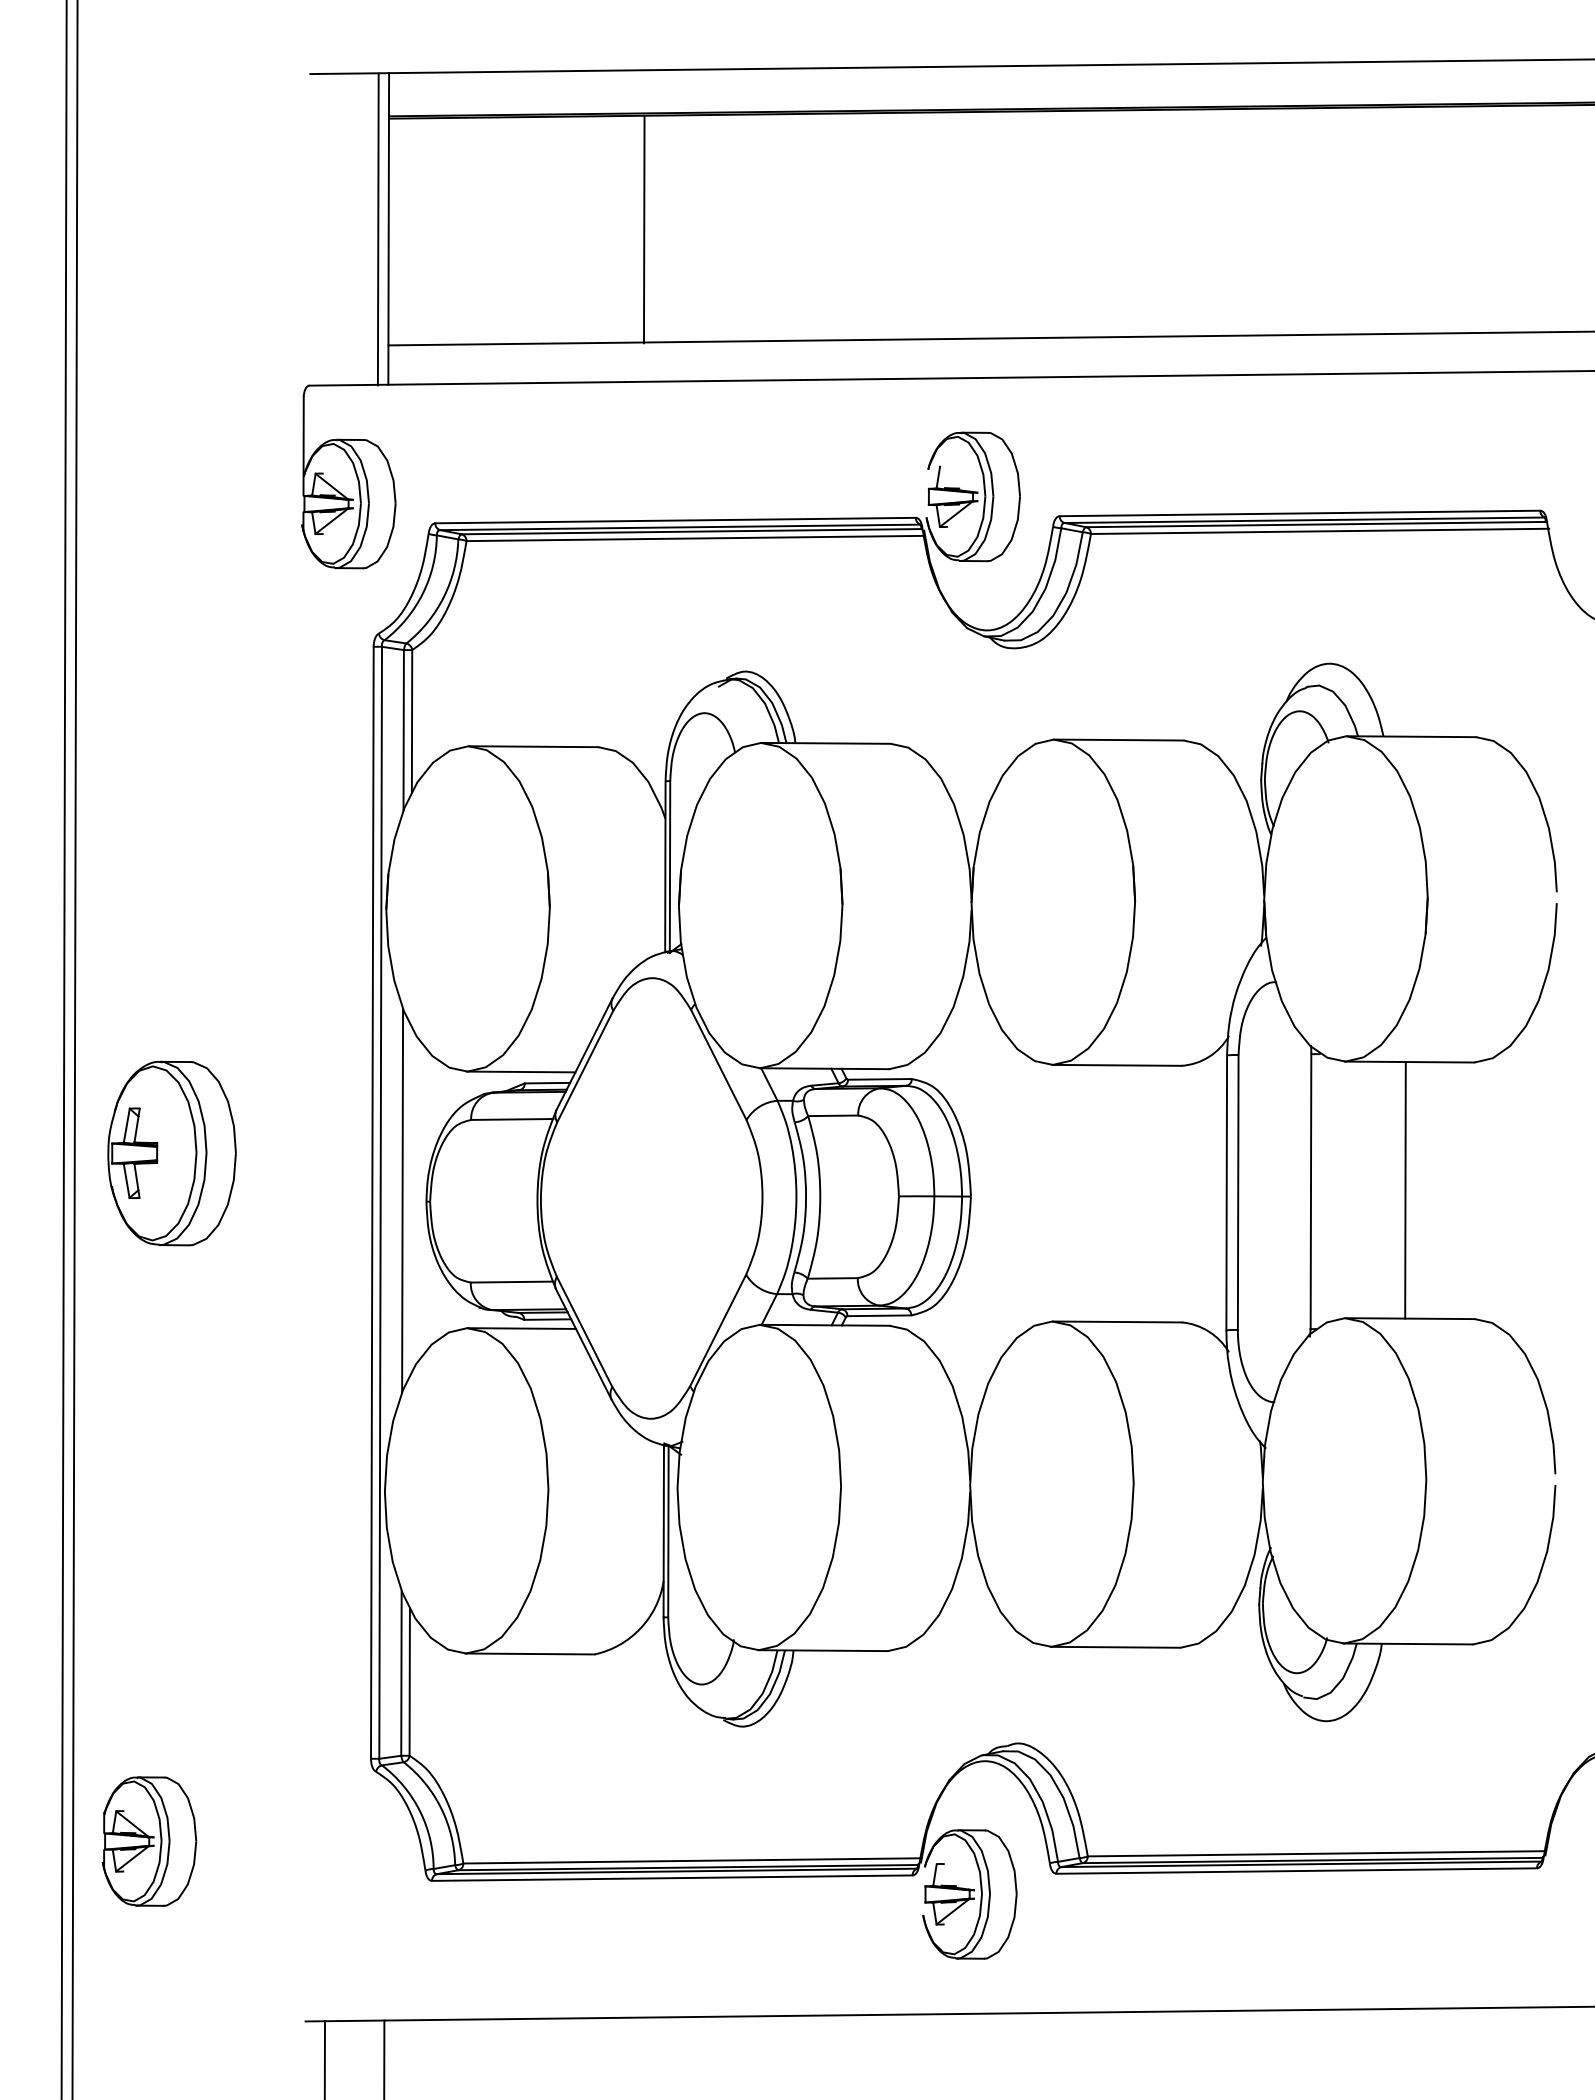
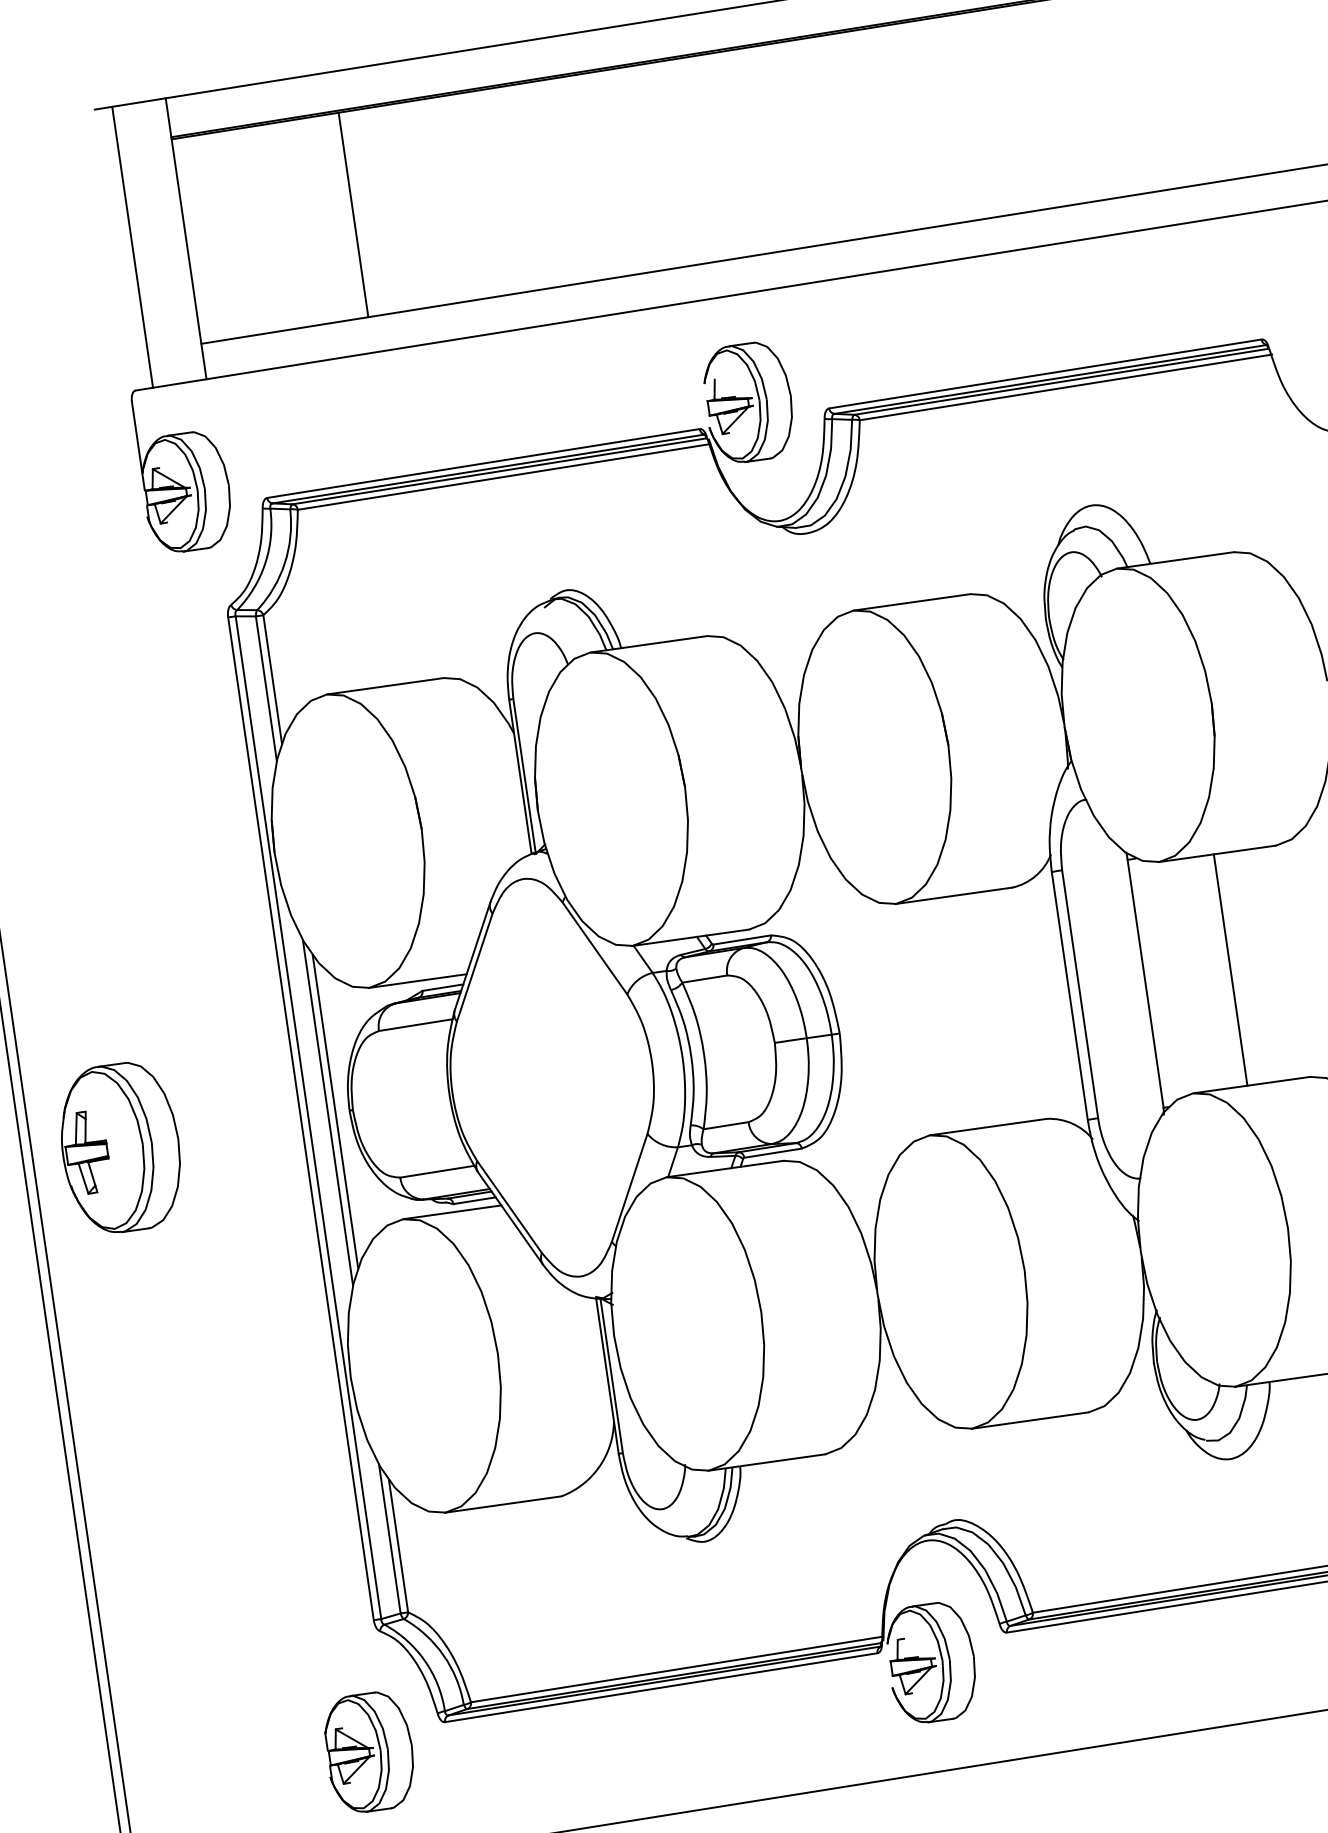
line: (377, 229) -> (131, 247), moved
line: (643, 229) -> (352, 214), moved
part: (171, 1153) -> (120, 1148), moved
line: (410, 1200) -> (335, 1111), added
part: (149, 1841) -> (369, 1752), moved

